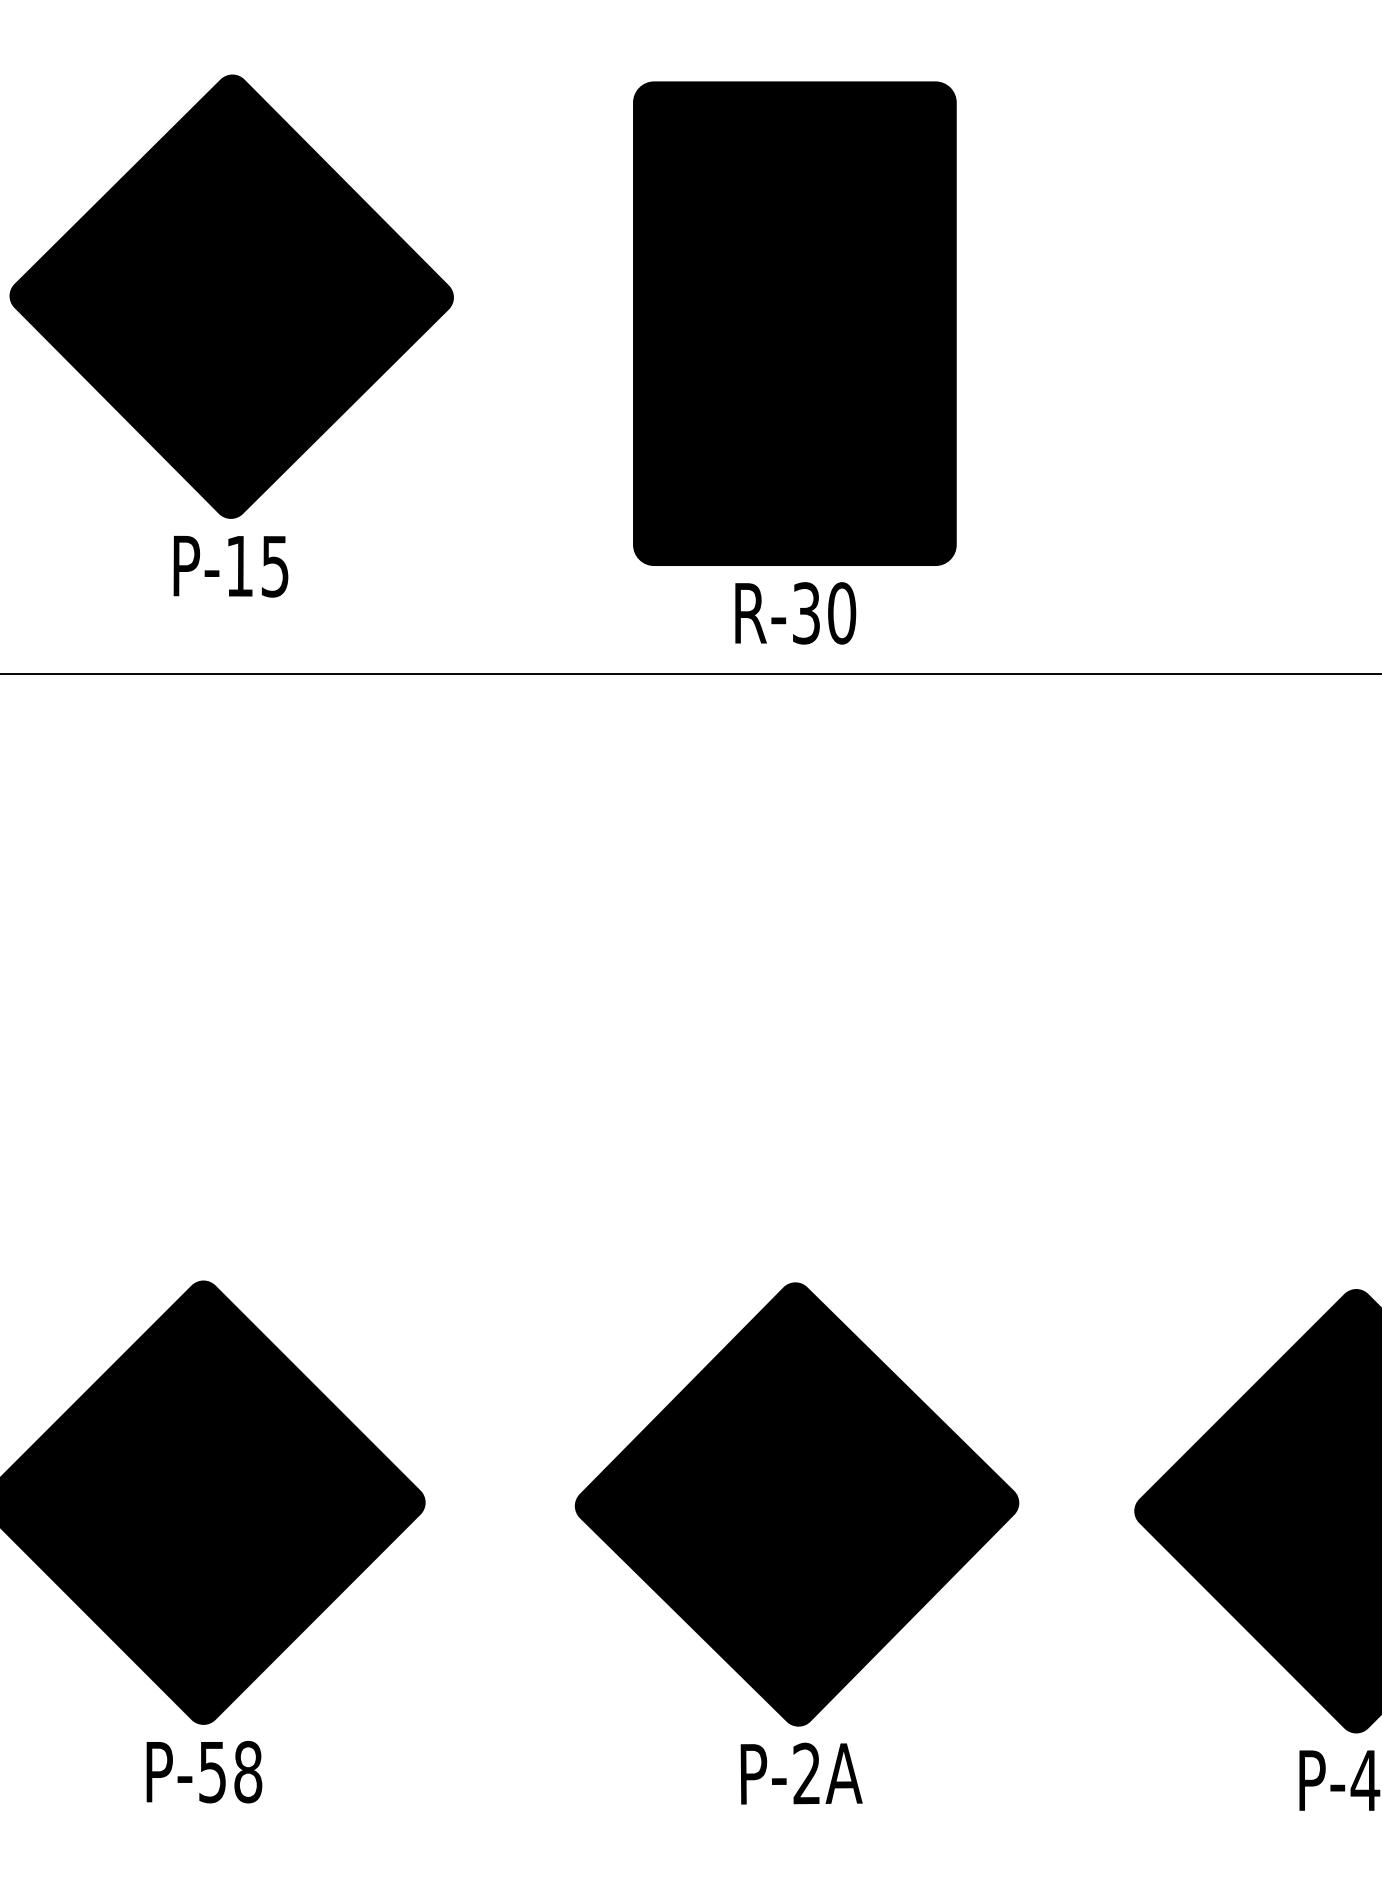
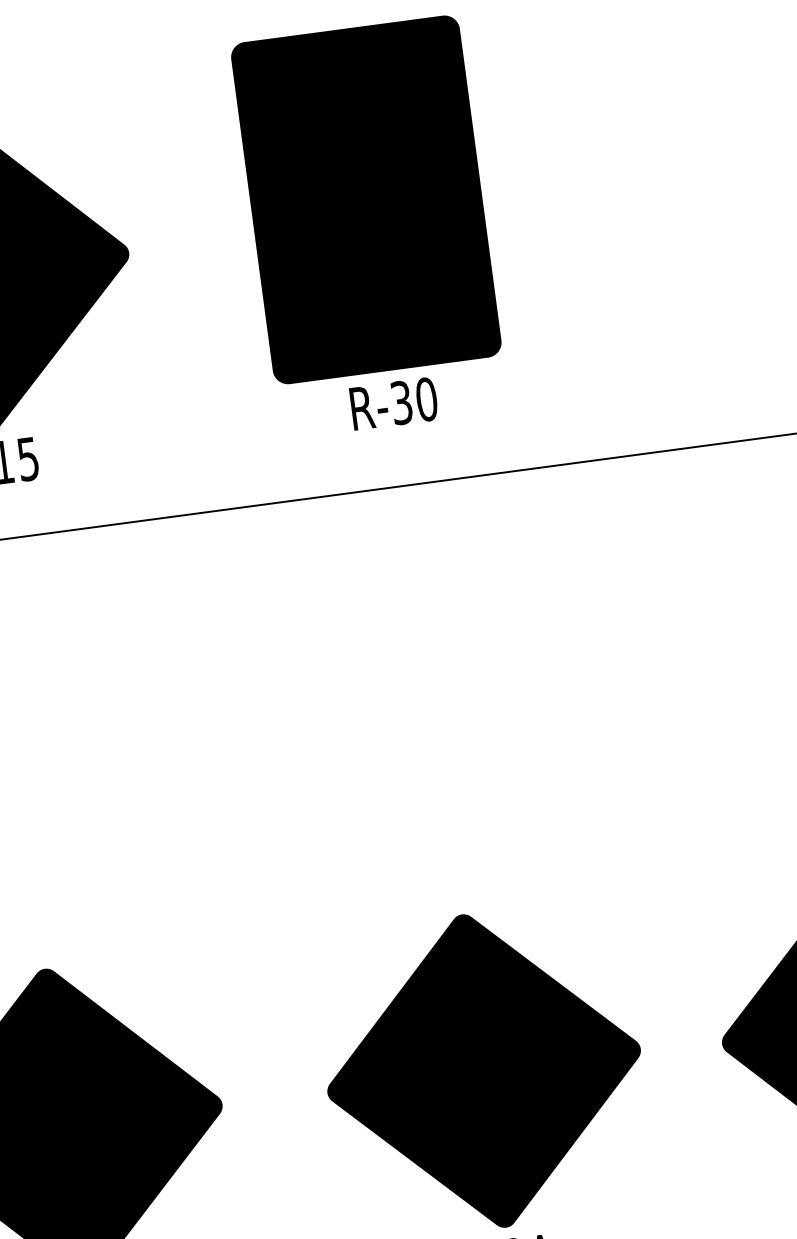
part: (794, 362) -> (369, 227), moved

